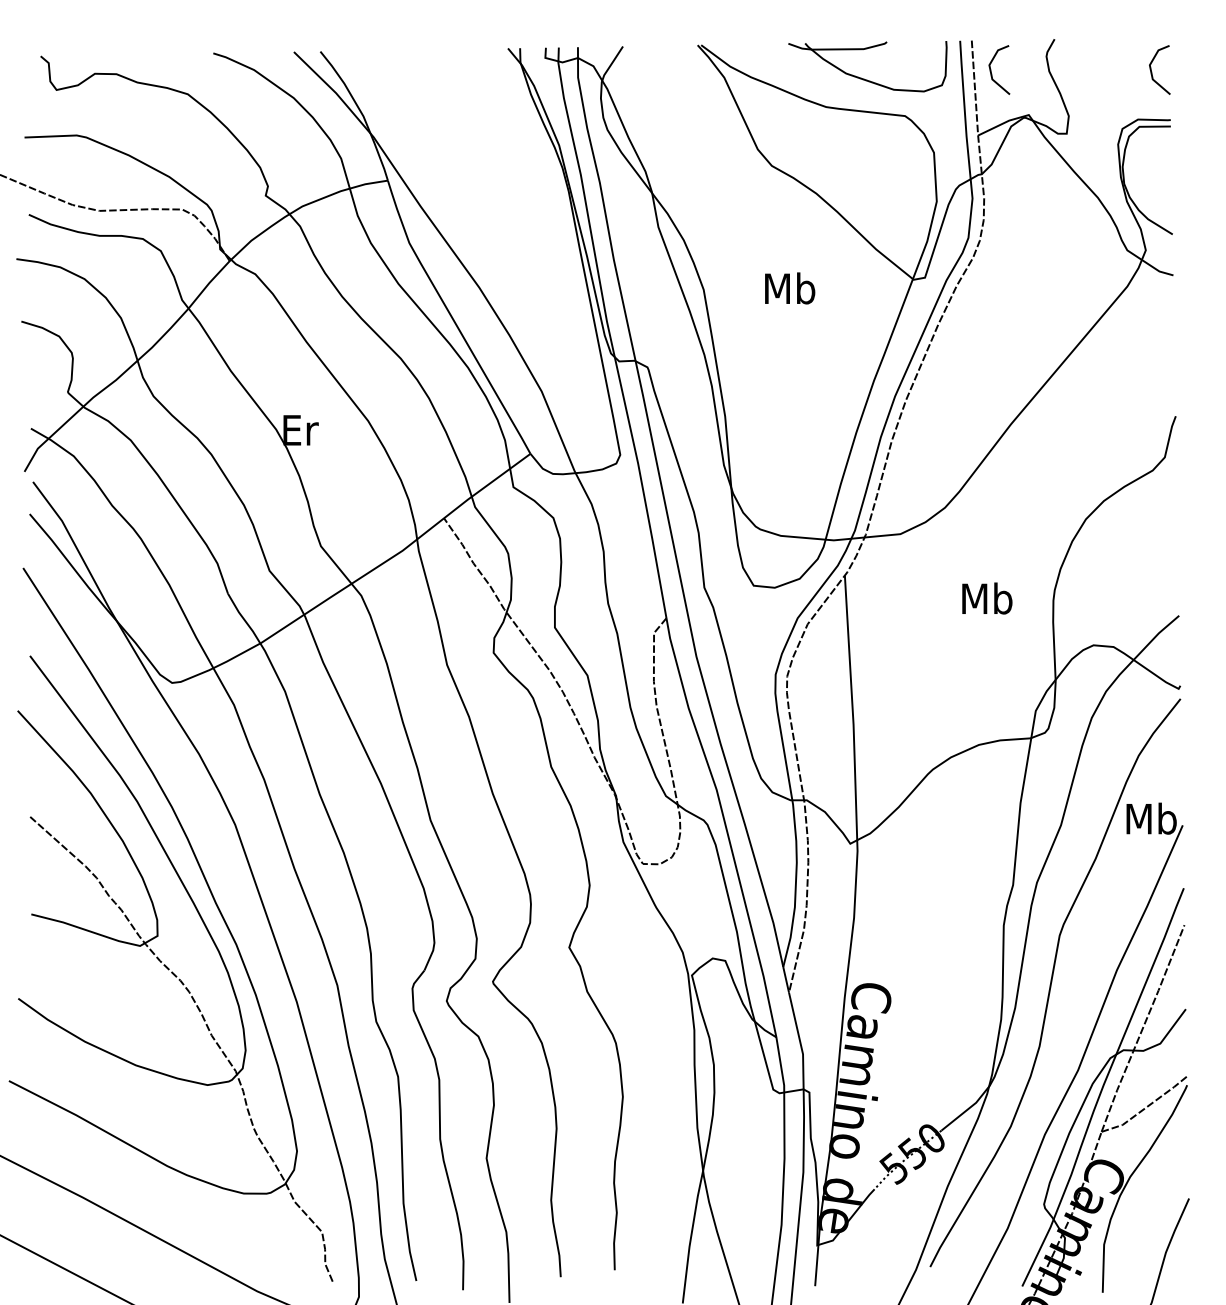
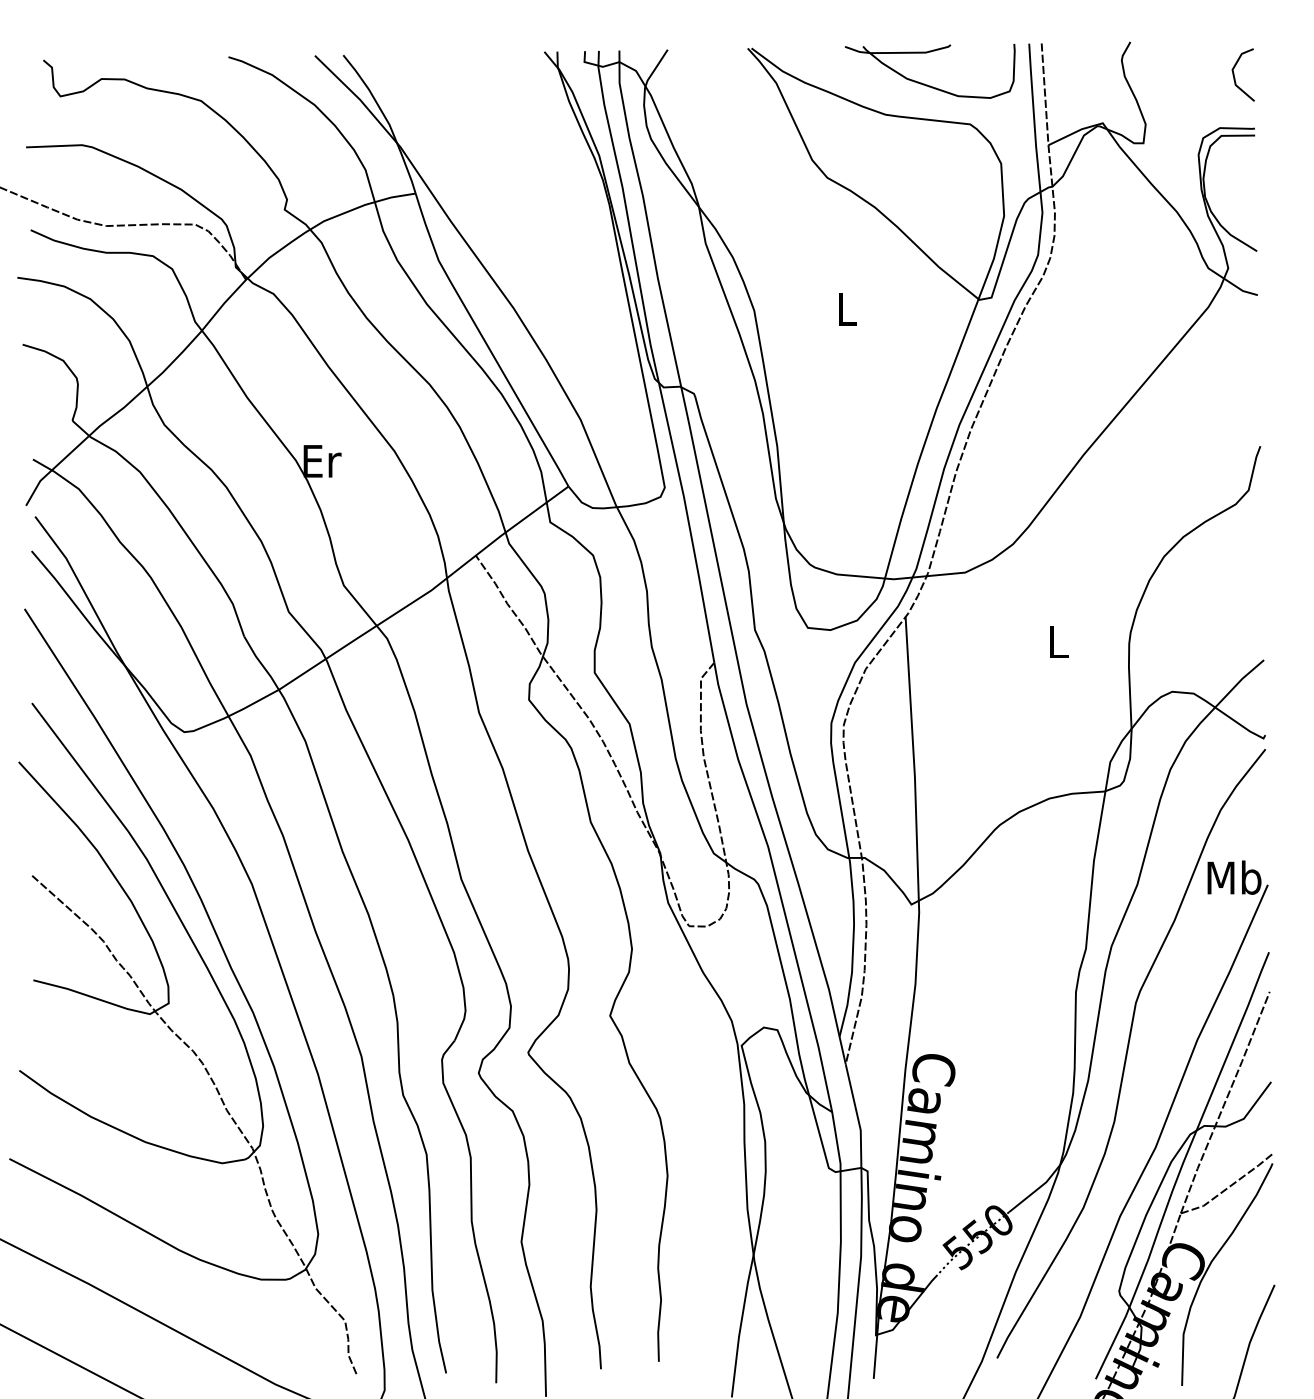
line: (992, 72) -> (1063, 77), removed
text: (789, 288) -> (846, 309), Mb -> L
text: (987, 598) -> (1058, 641), Mb -> L

